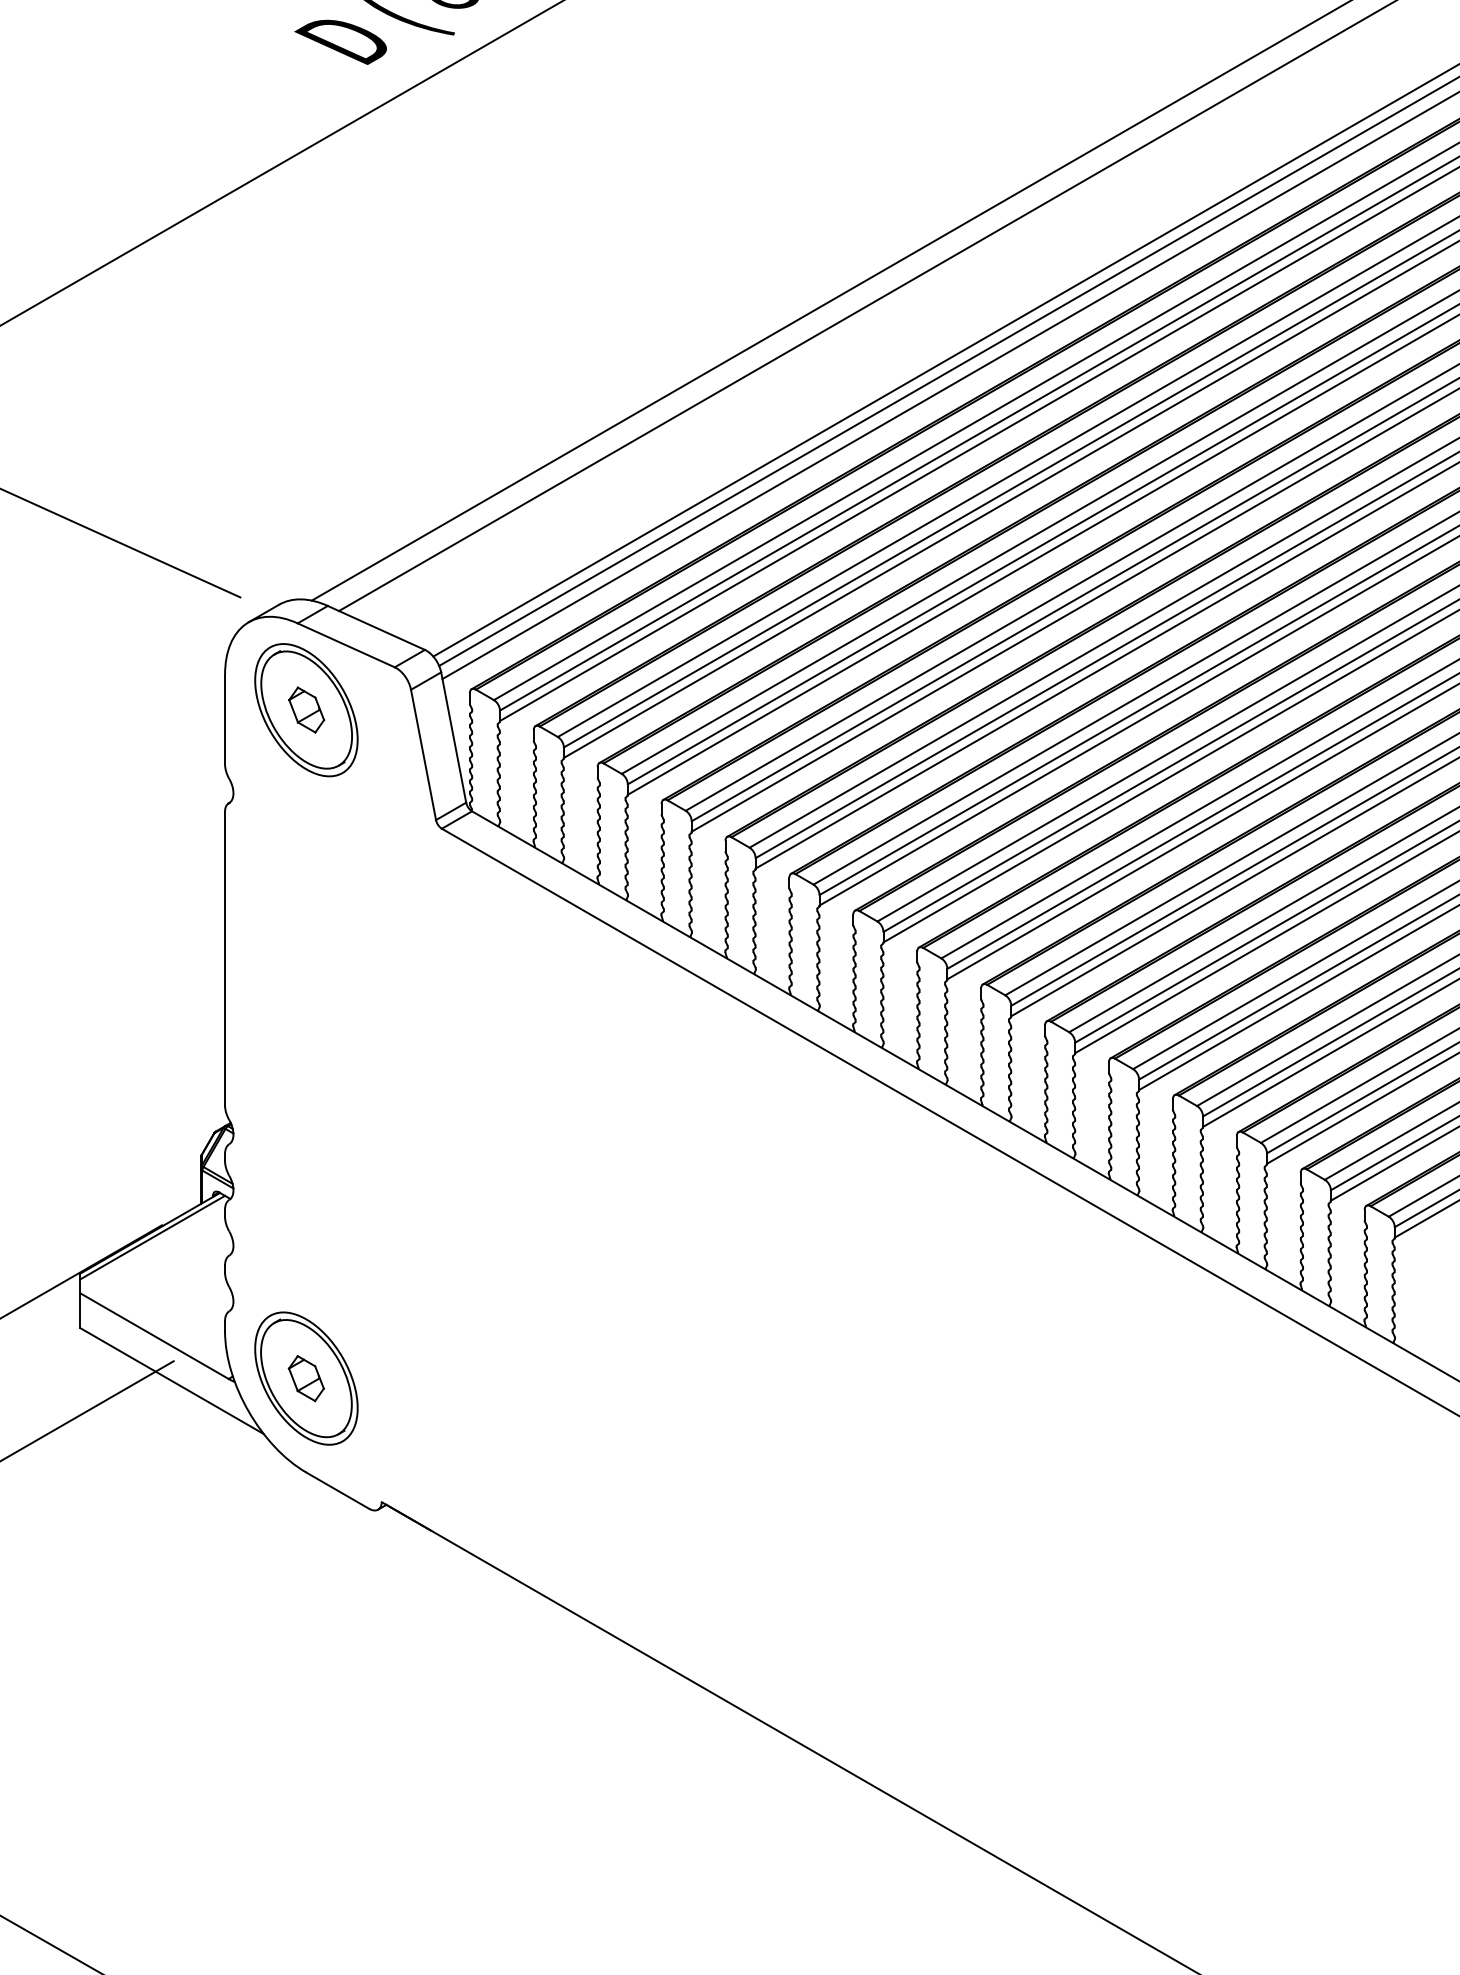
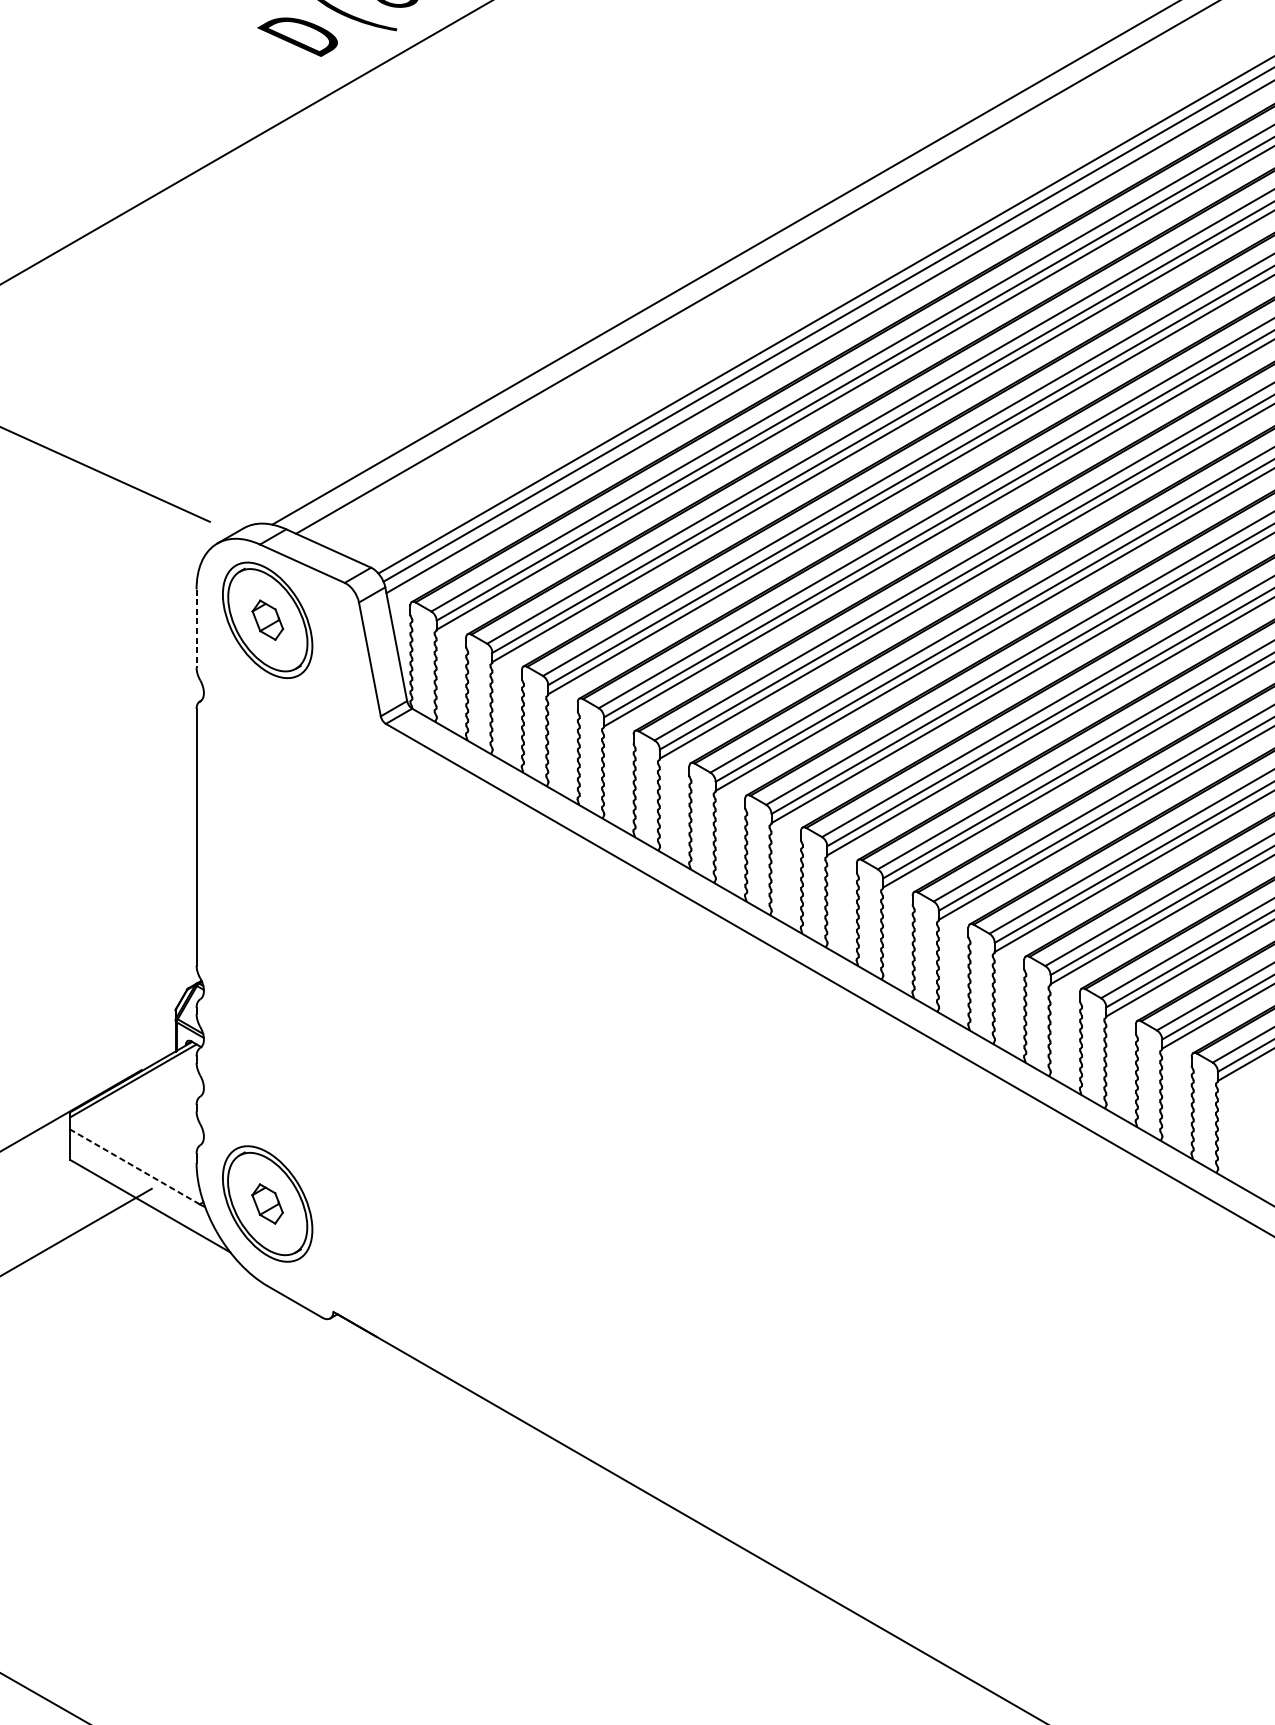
line: (225, 719) -> (196, 628), solid -> dashed
line: (154, 1336) -> (134, 1167), solid -> dashed

